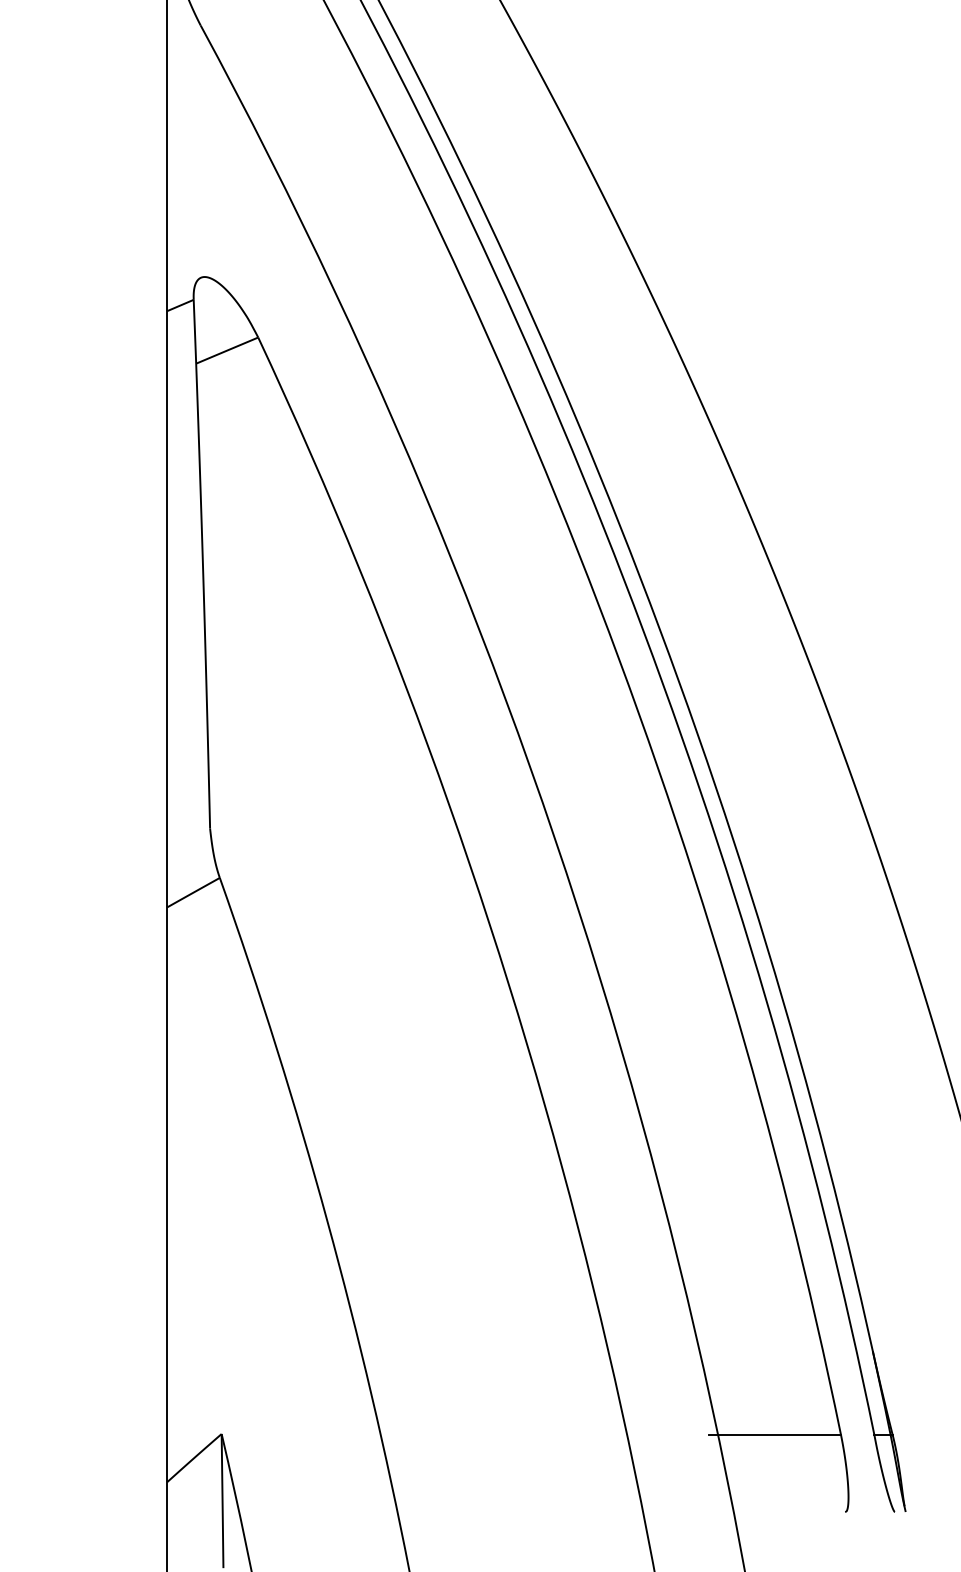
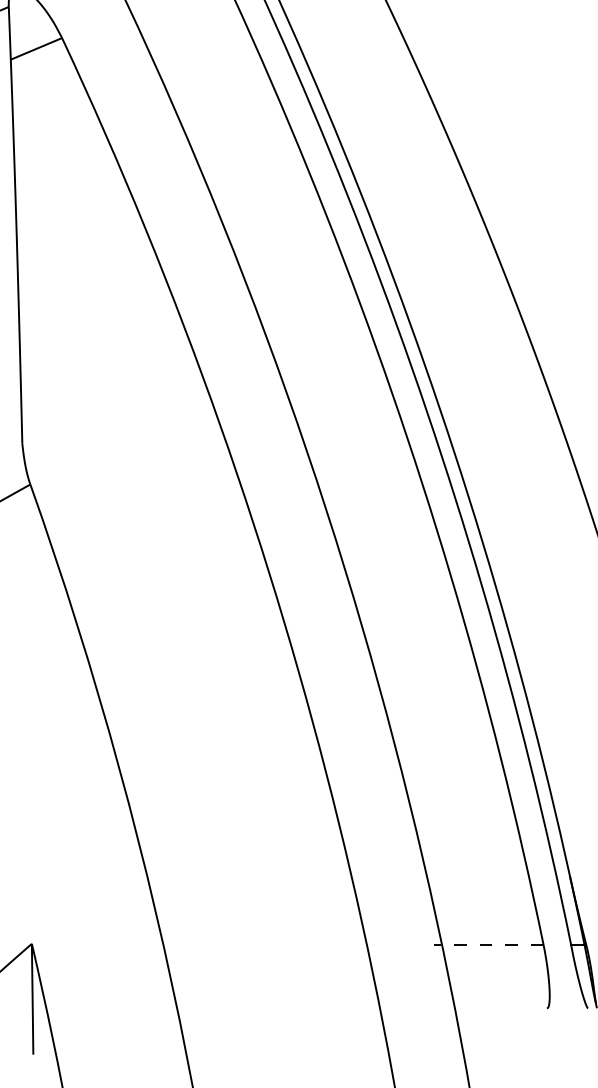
line: (774, 1434) -> (488, 944), solid -> dashed

